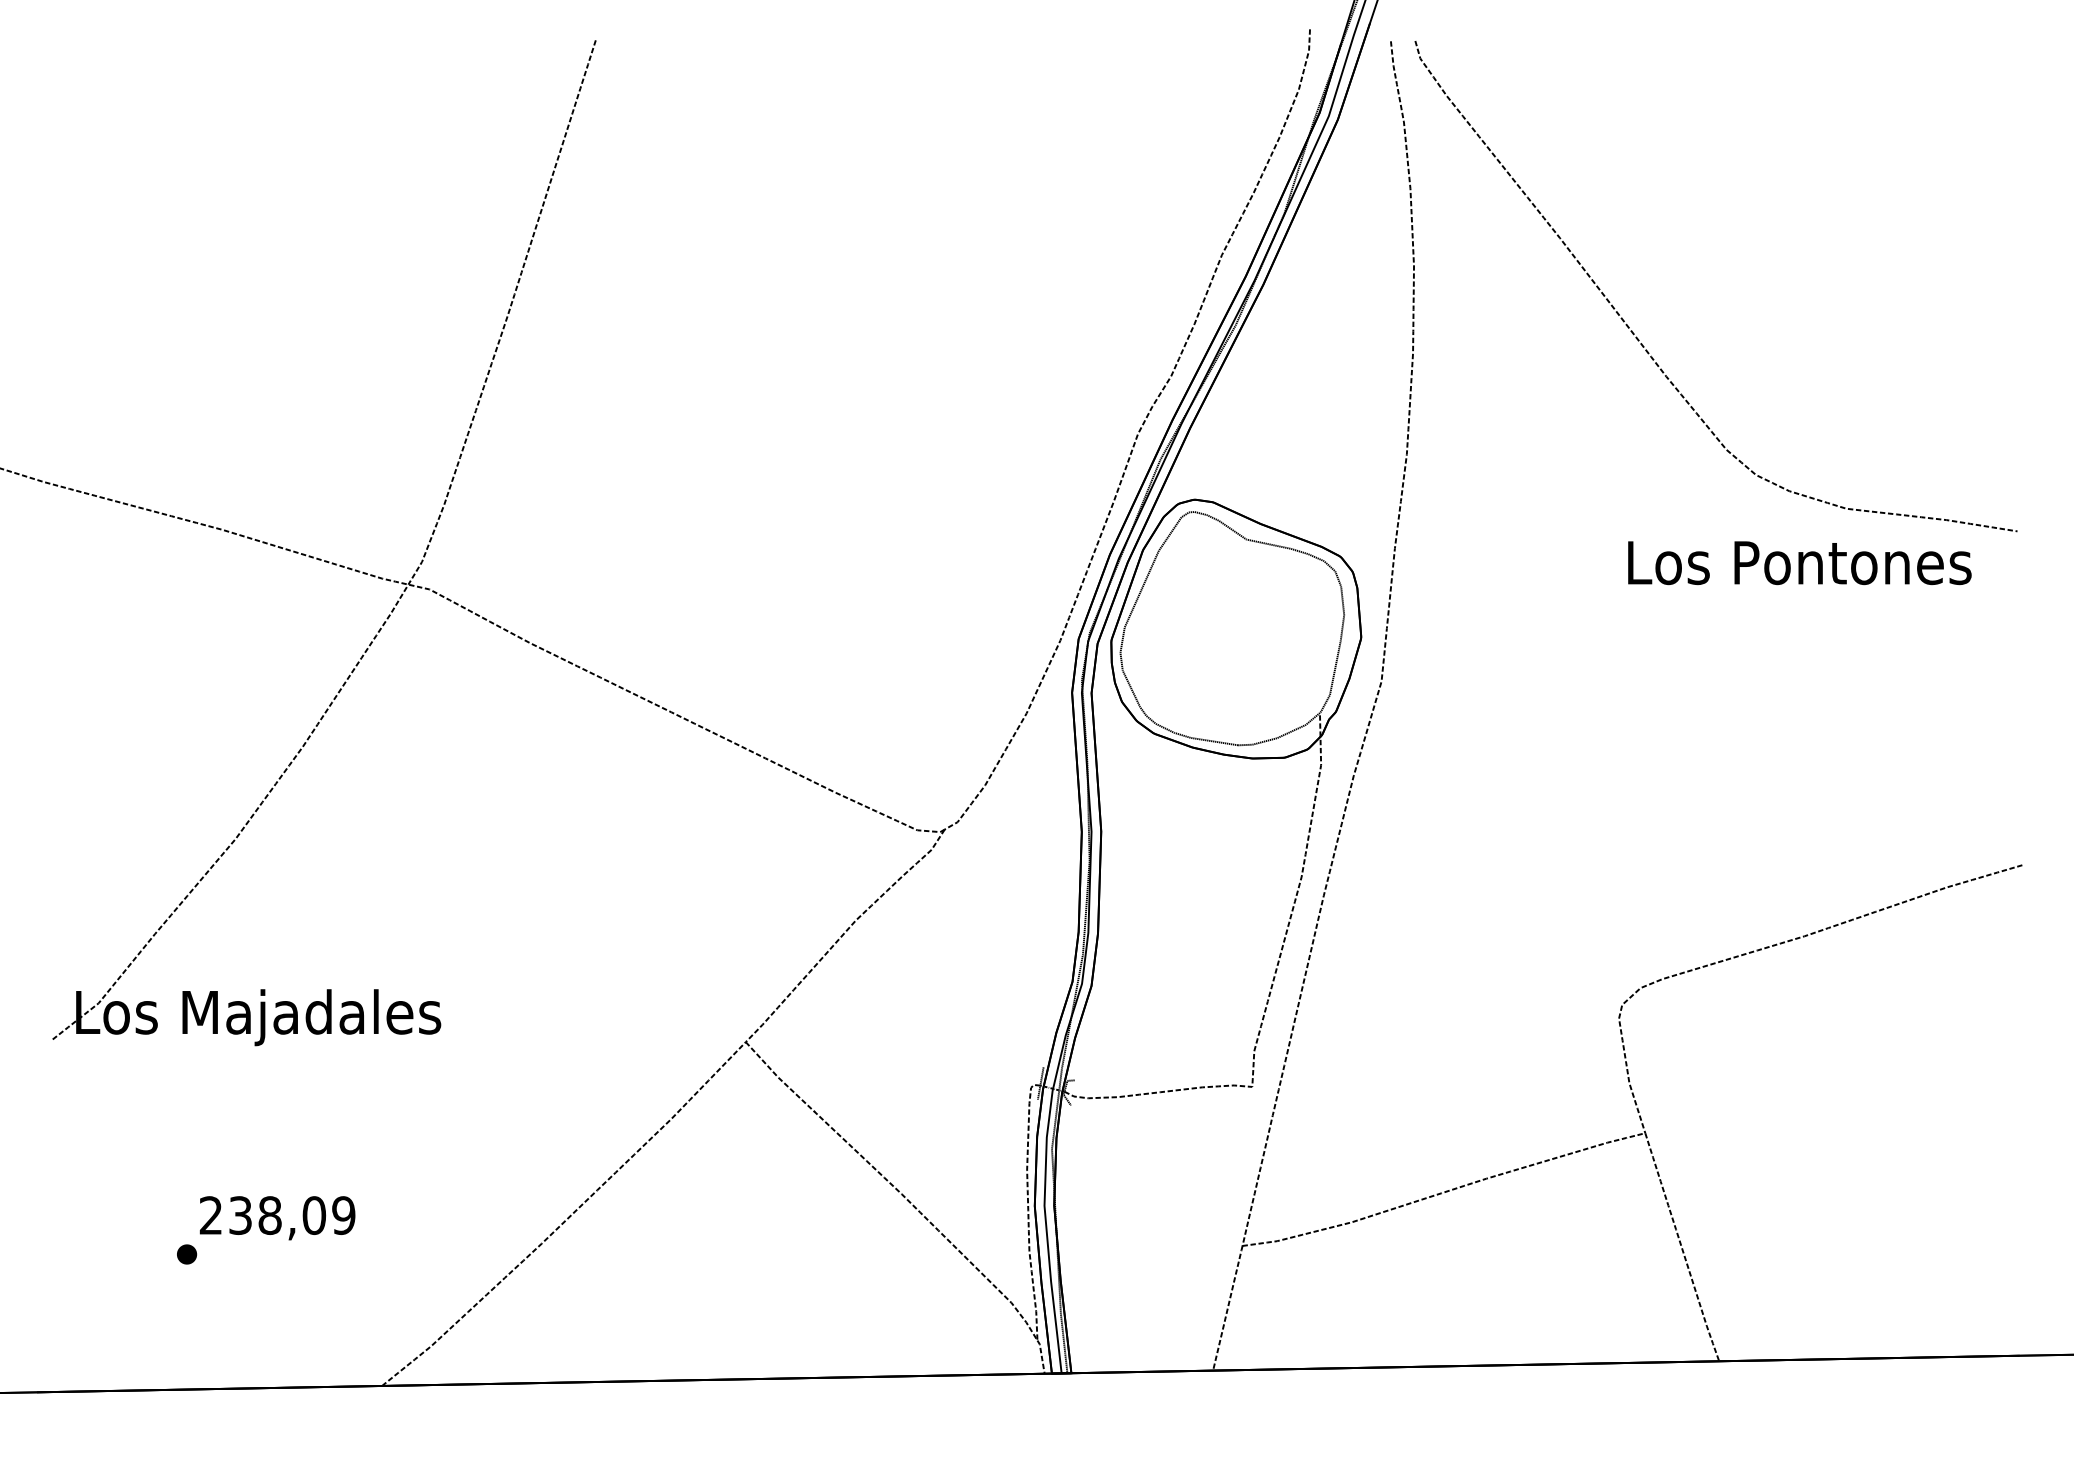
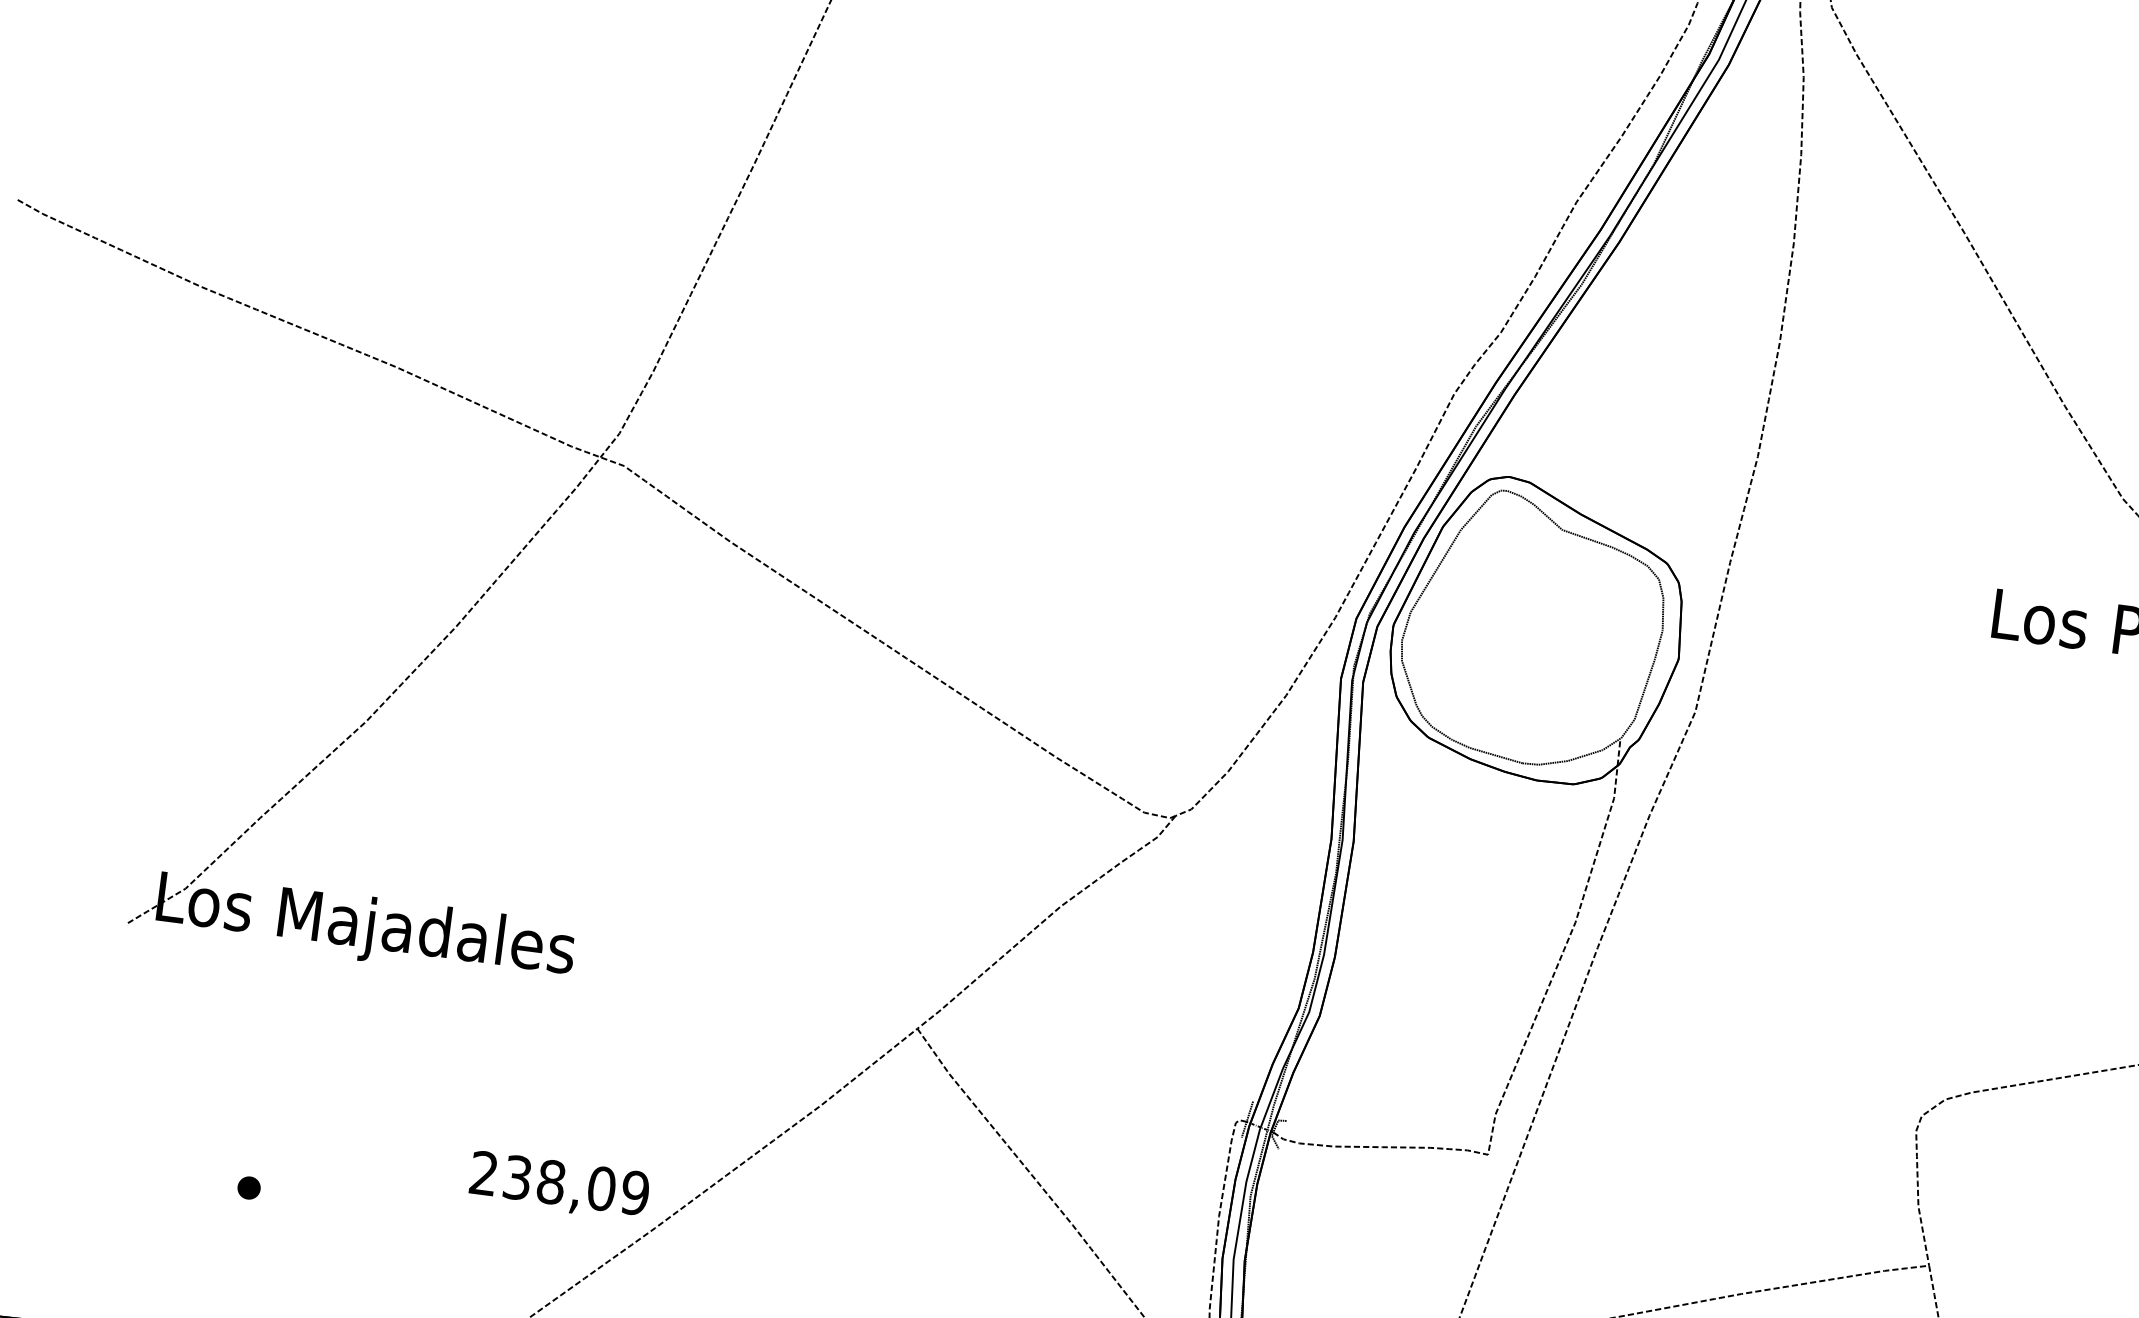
text: (277, 1218) -> (559, 1186), moved

